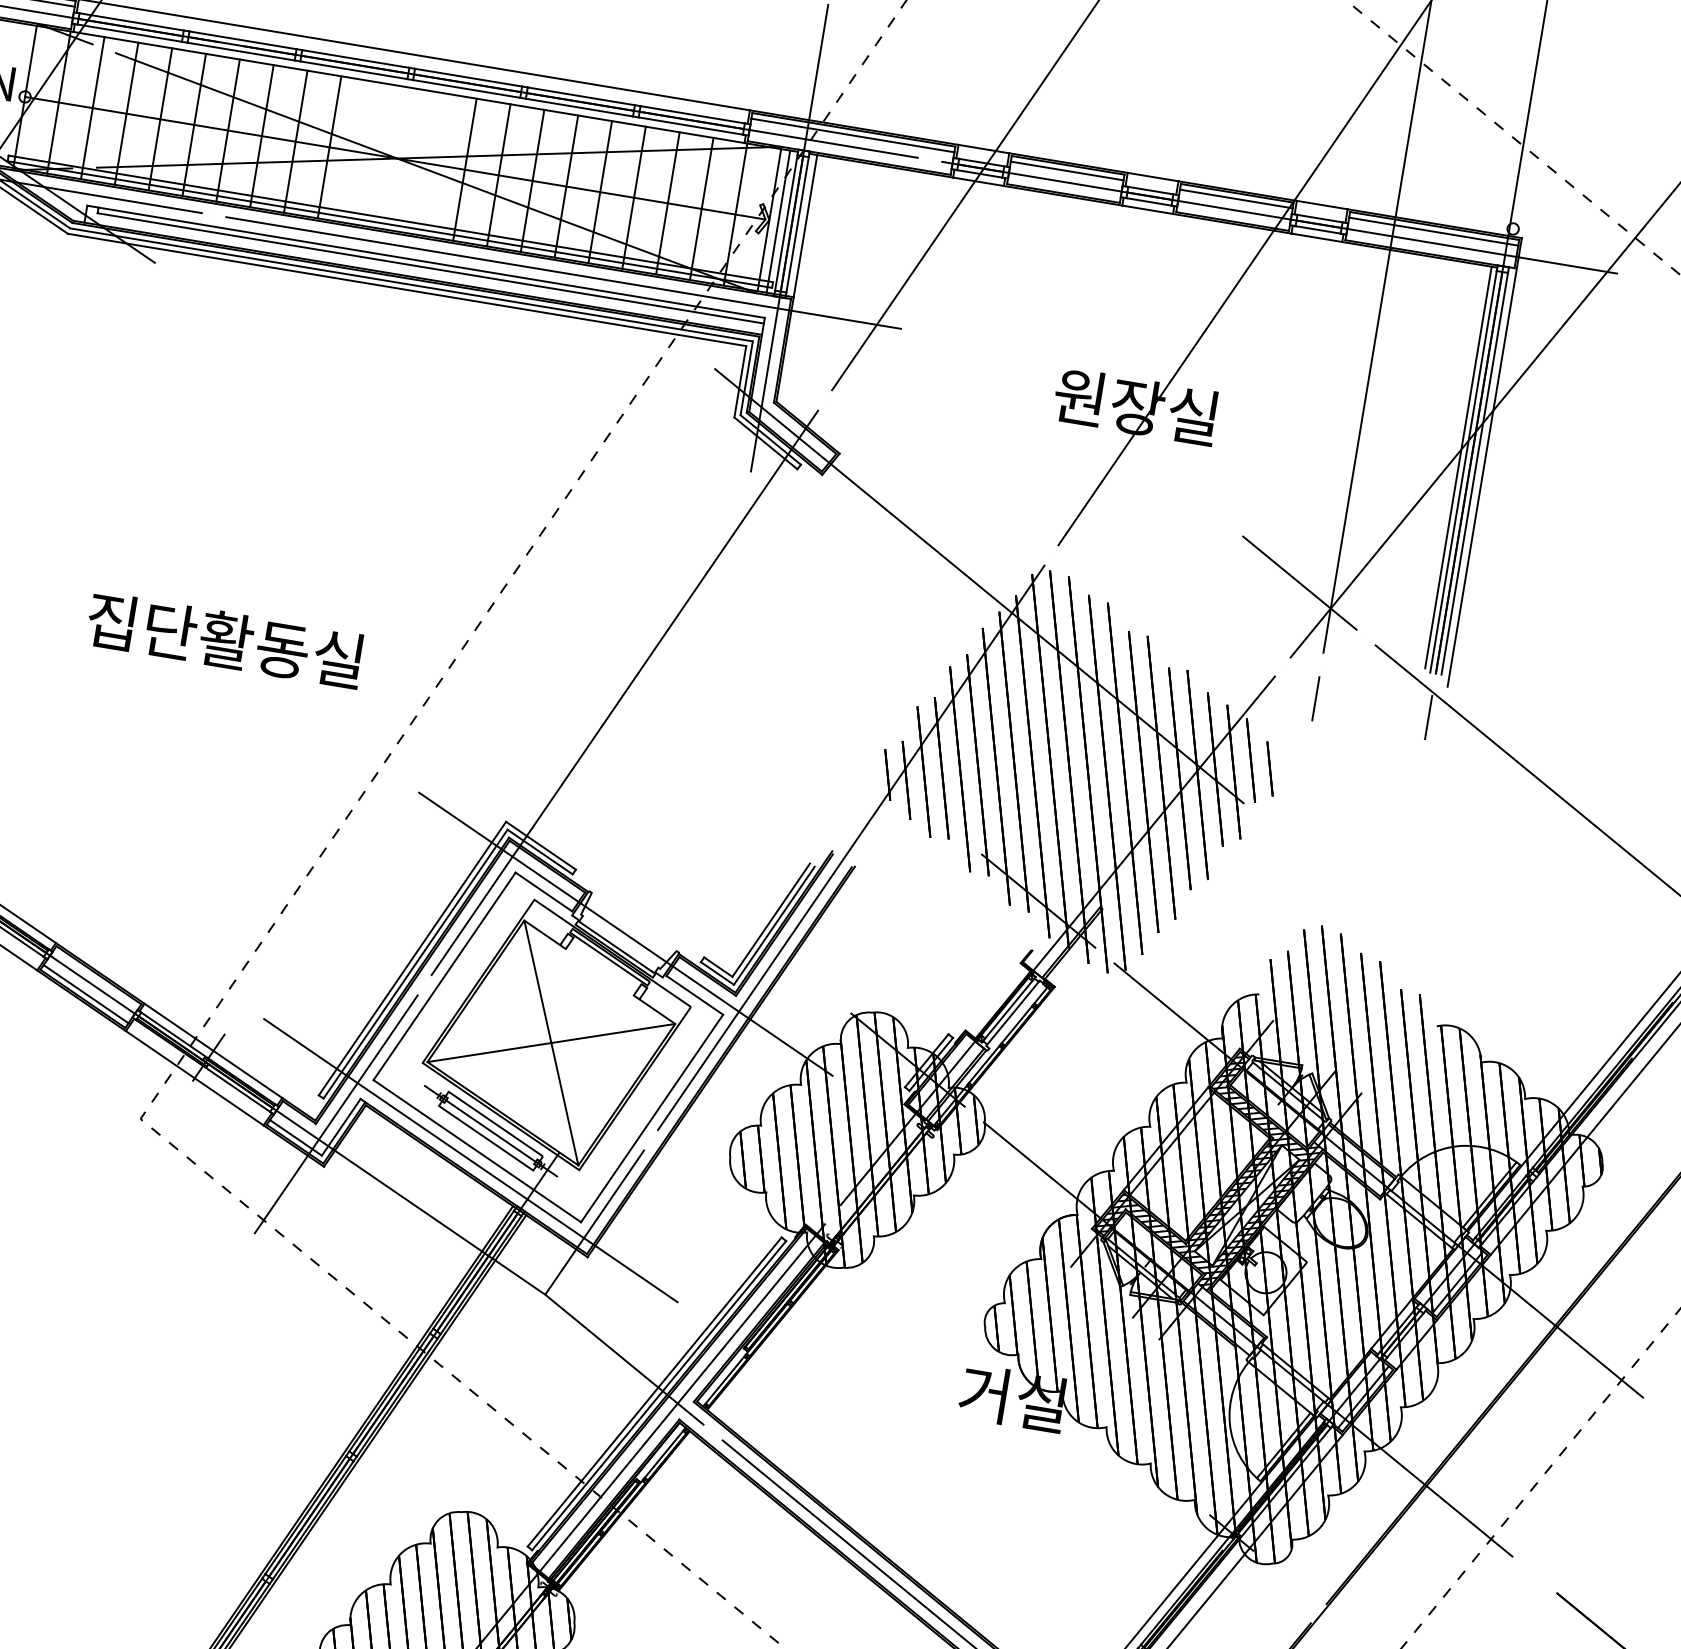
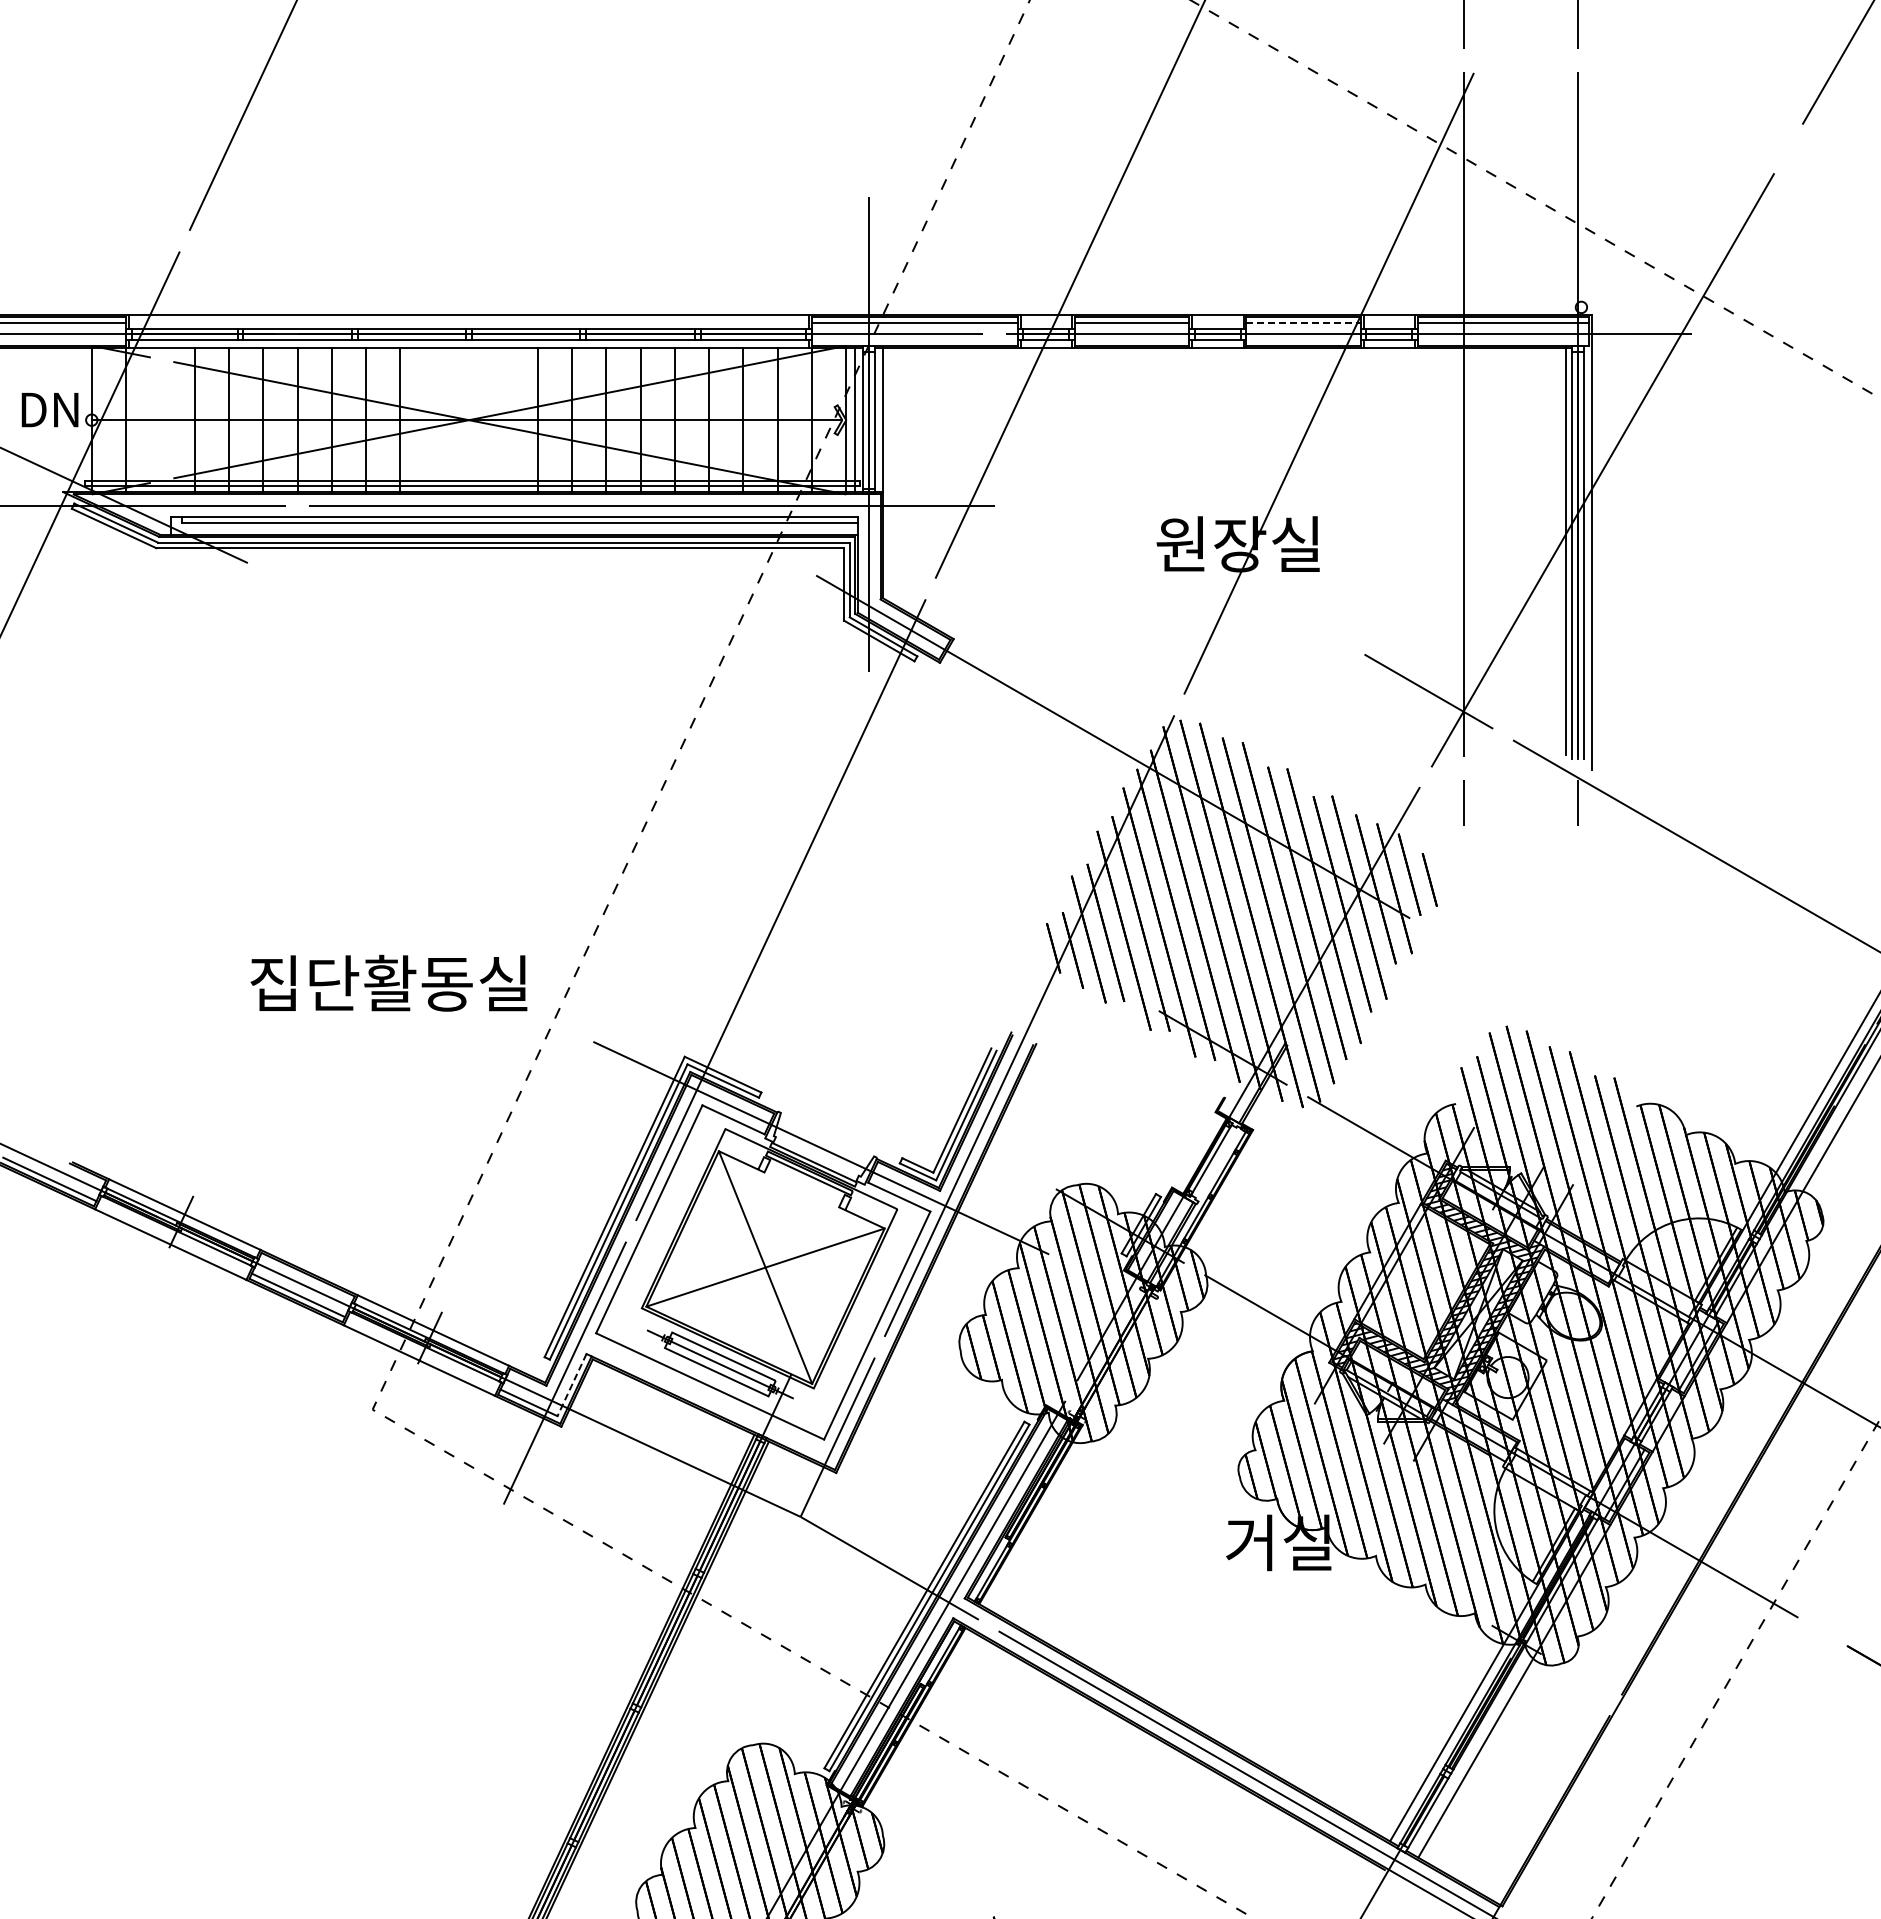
line: (92, 108) -> (160, 420), removed
line: (1237, 199) -> (1304, 323), solid -> dashed
text: (224, 639) -> (388, 982), moved
line: (1012, 1012) -> (1215, 1162), removed
line: (340, 1127) -> (571, 1385), solid -> dashed
line: (471, 1160) -> (705, 1396), removed

